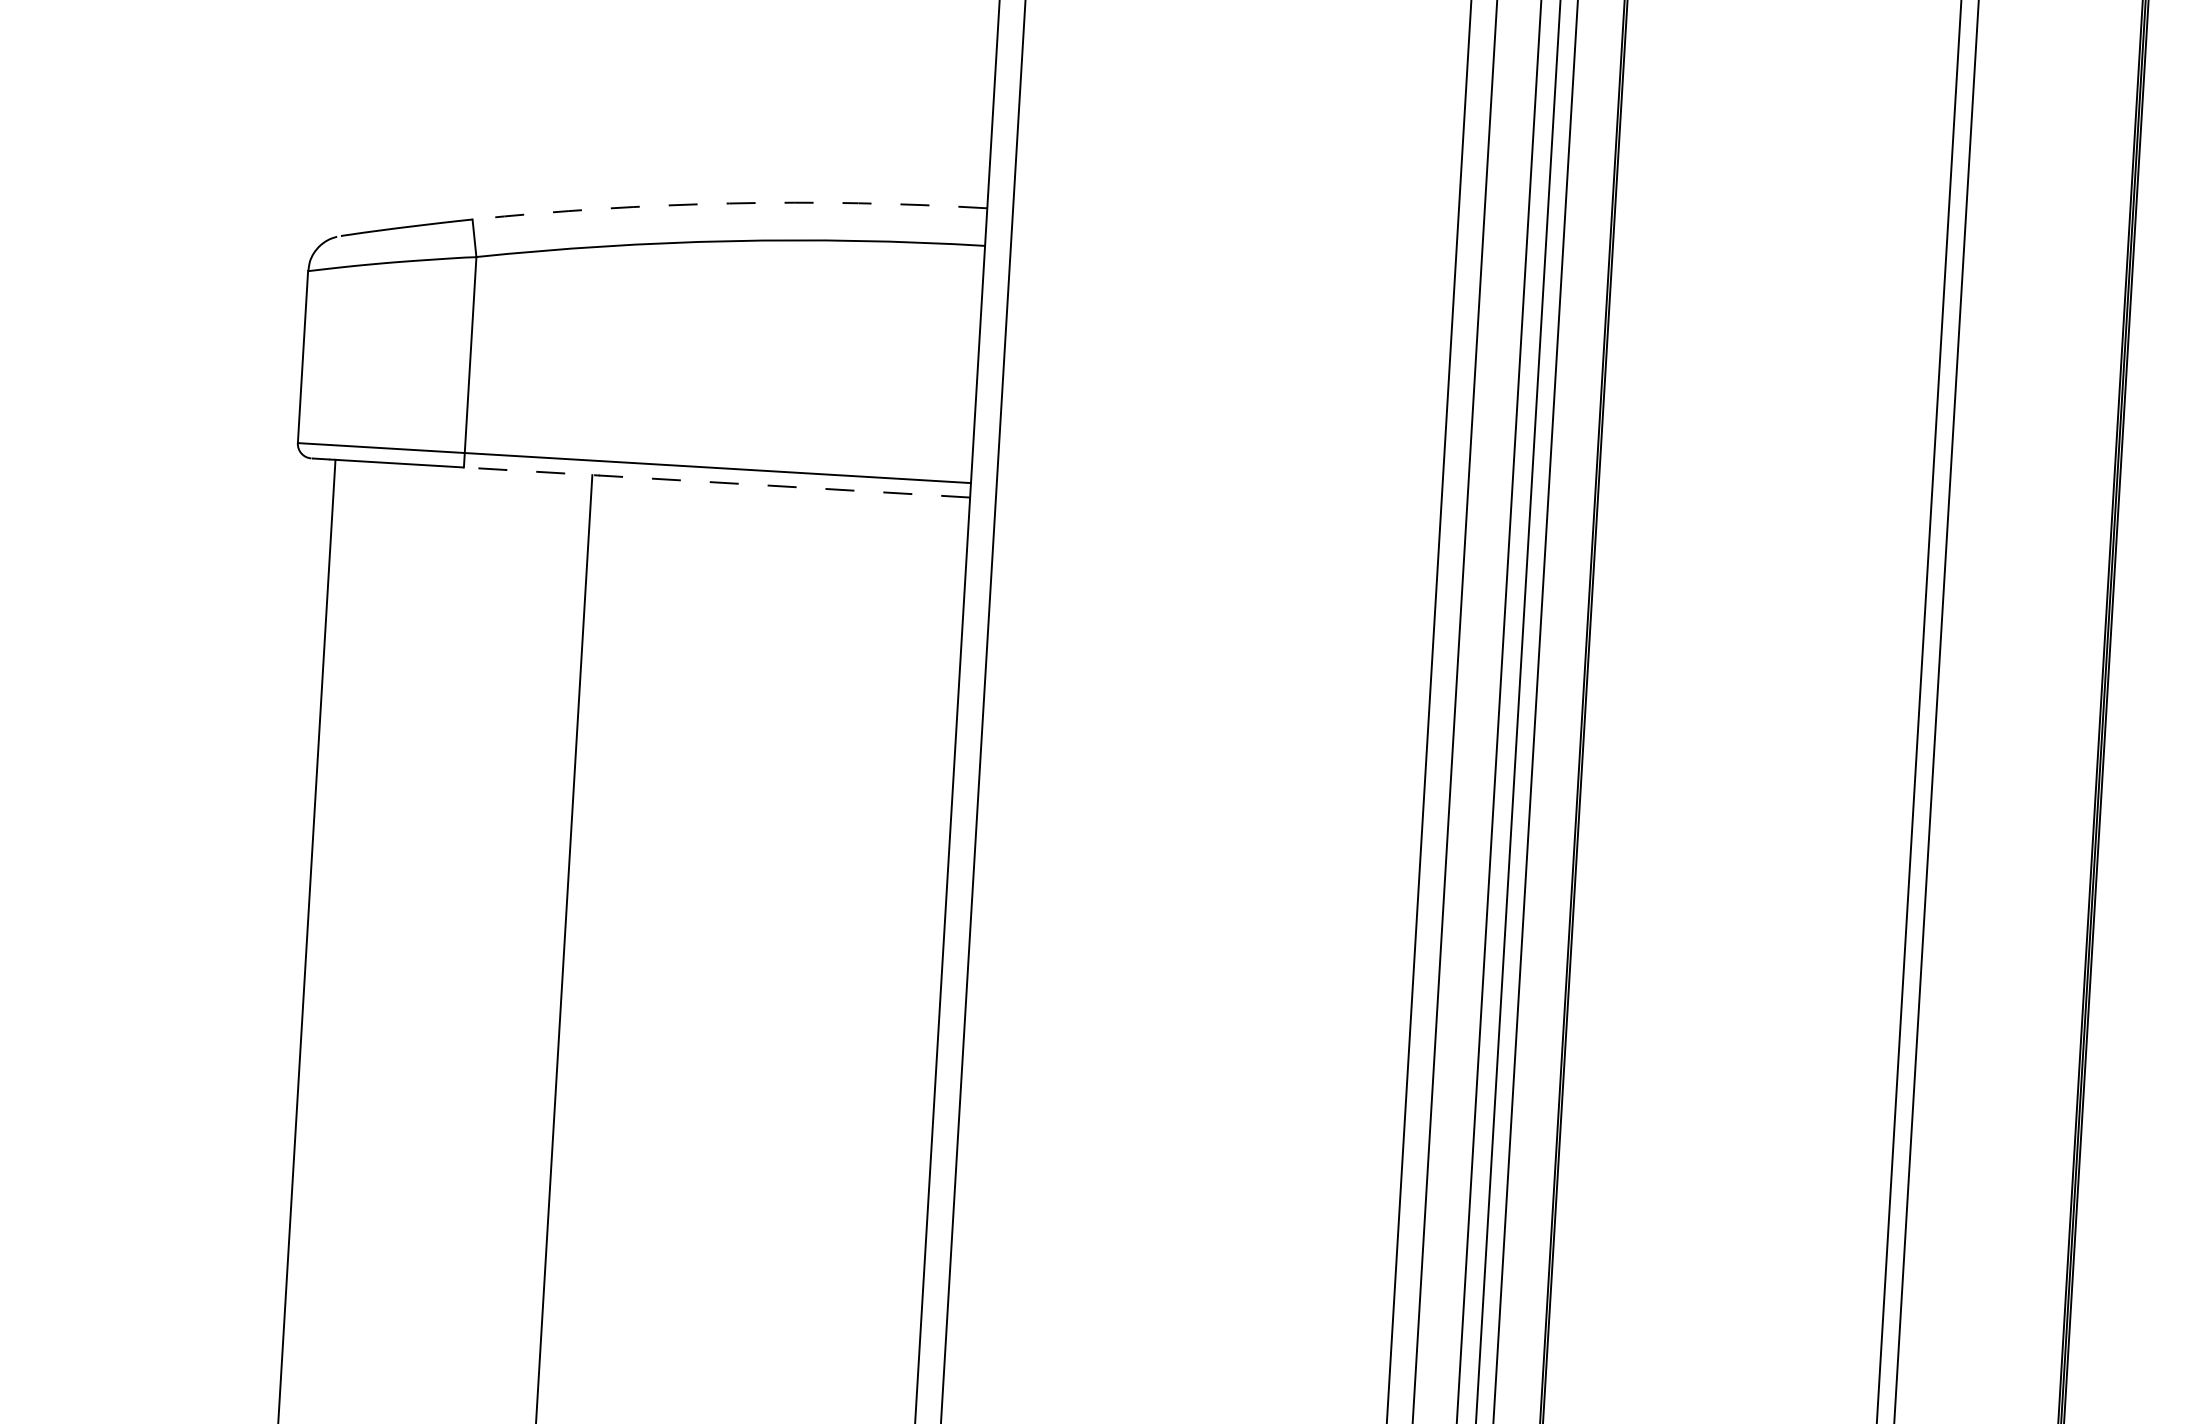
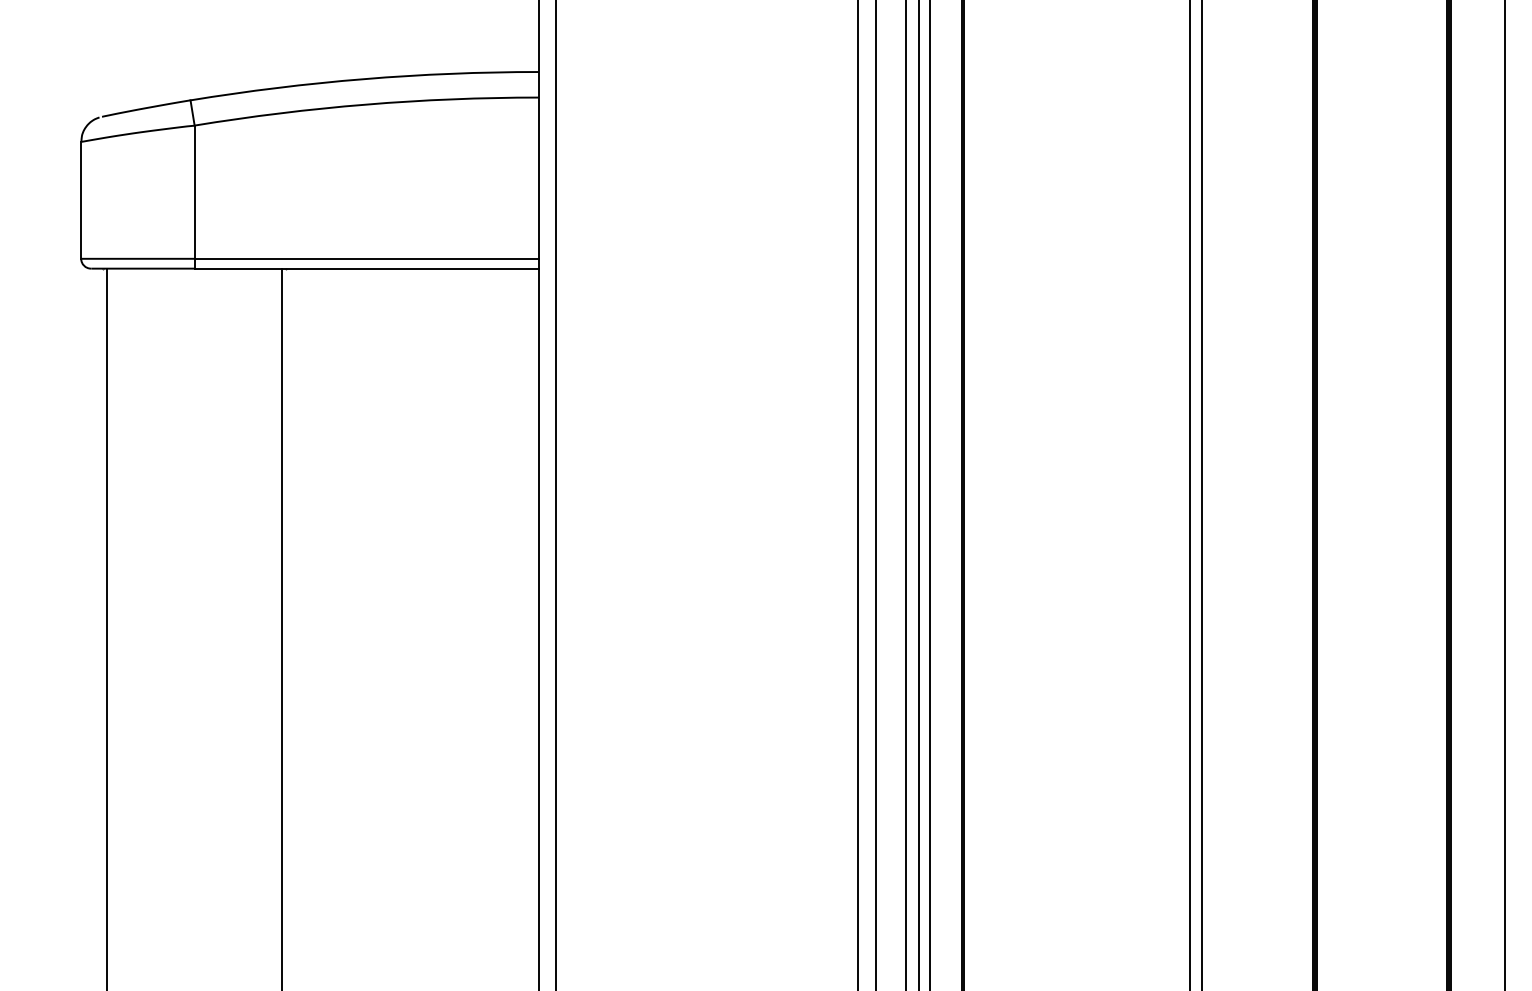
arc: (730, 204) -> (364, 79), dashed -> solid
line: (716, 482) -> (366, 268), dashed -> solid

